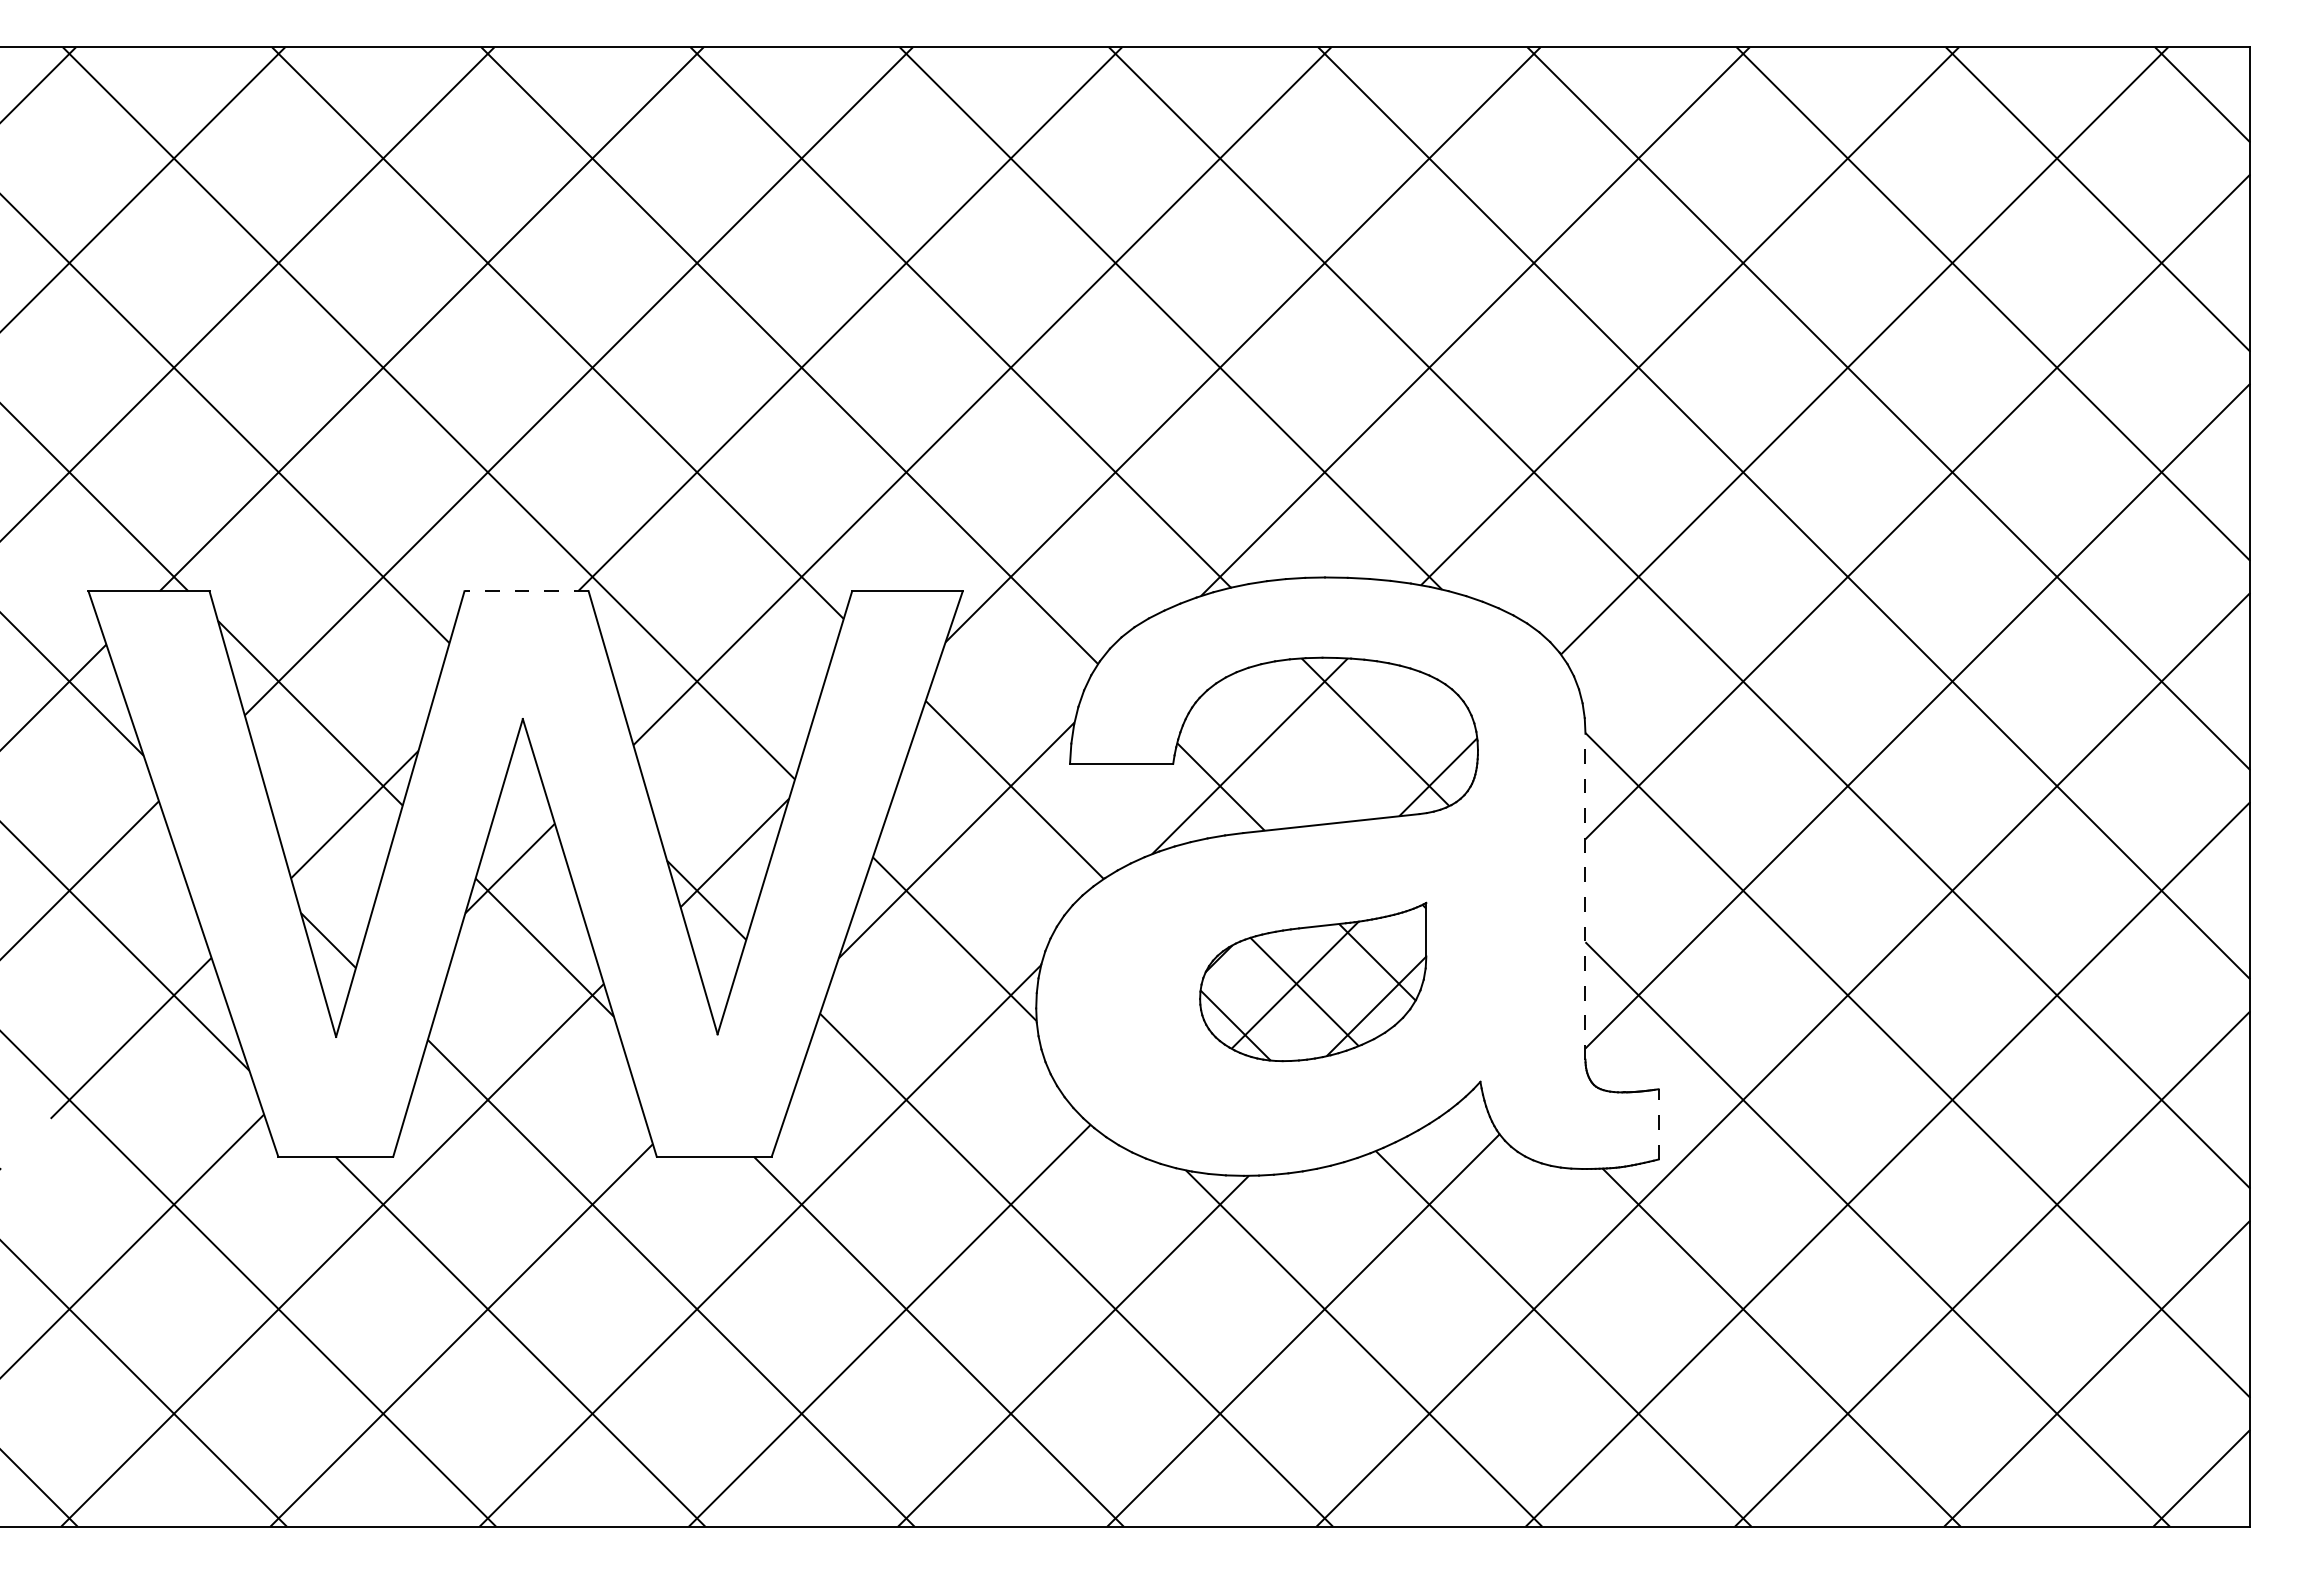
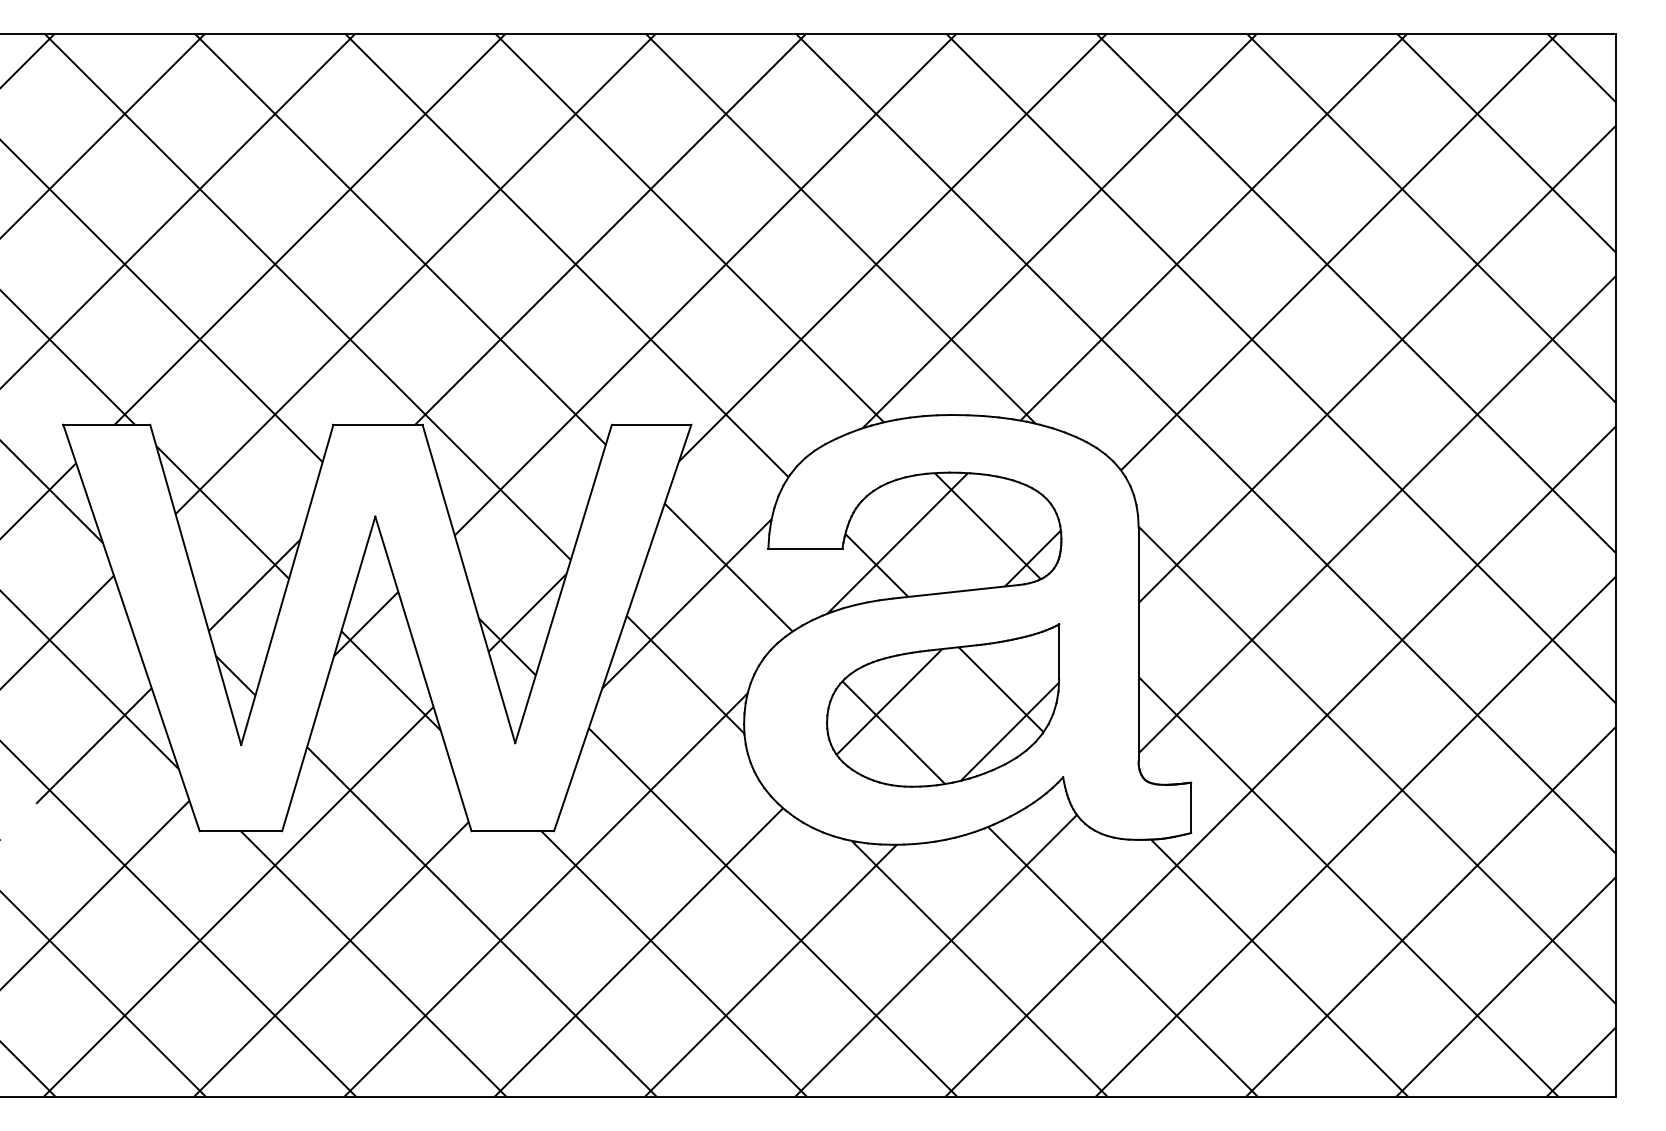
line: (526, 591) -> (377, 425), dashed -> solid
line: (1585, 896) -> (1138, 644), dashed -> solid
part: (1312, 981) -> (942, 705), size x1.43
line: (1658, 1123) -> (1191, 807), dashed -> solid

